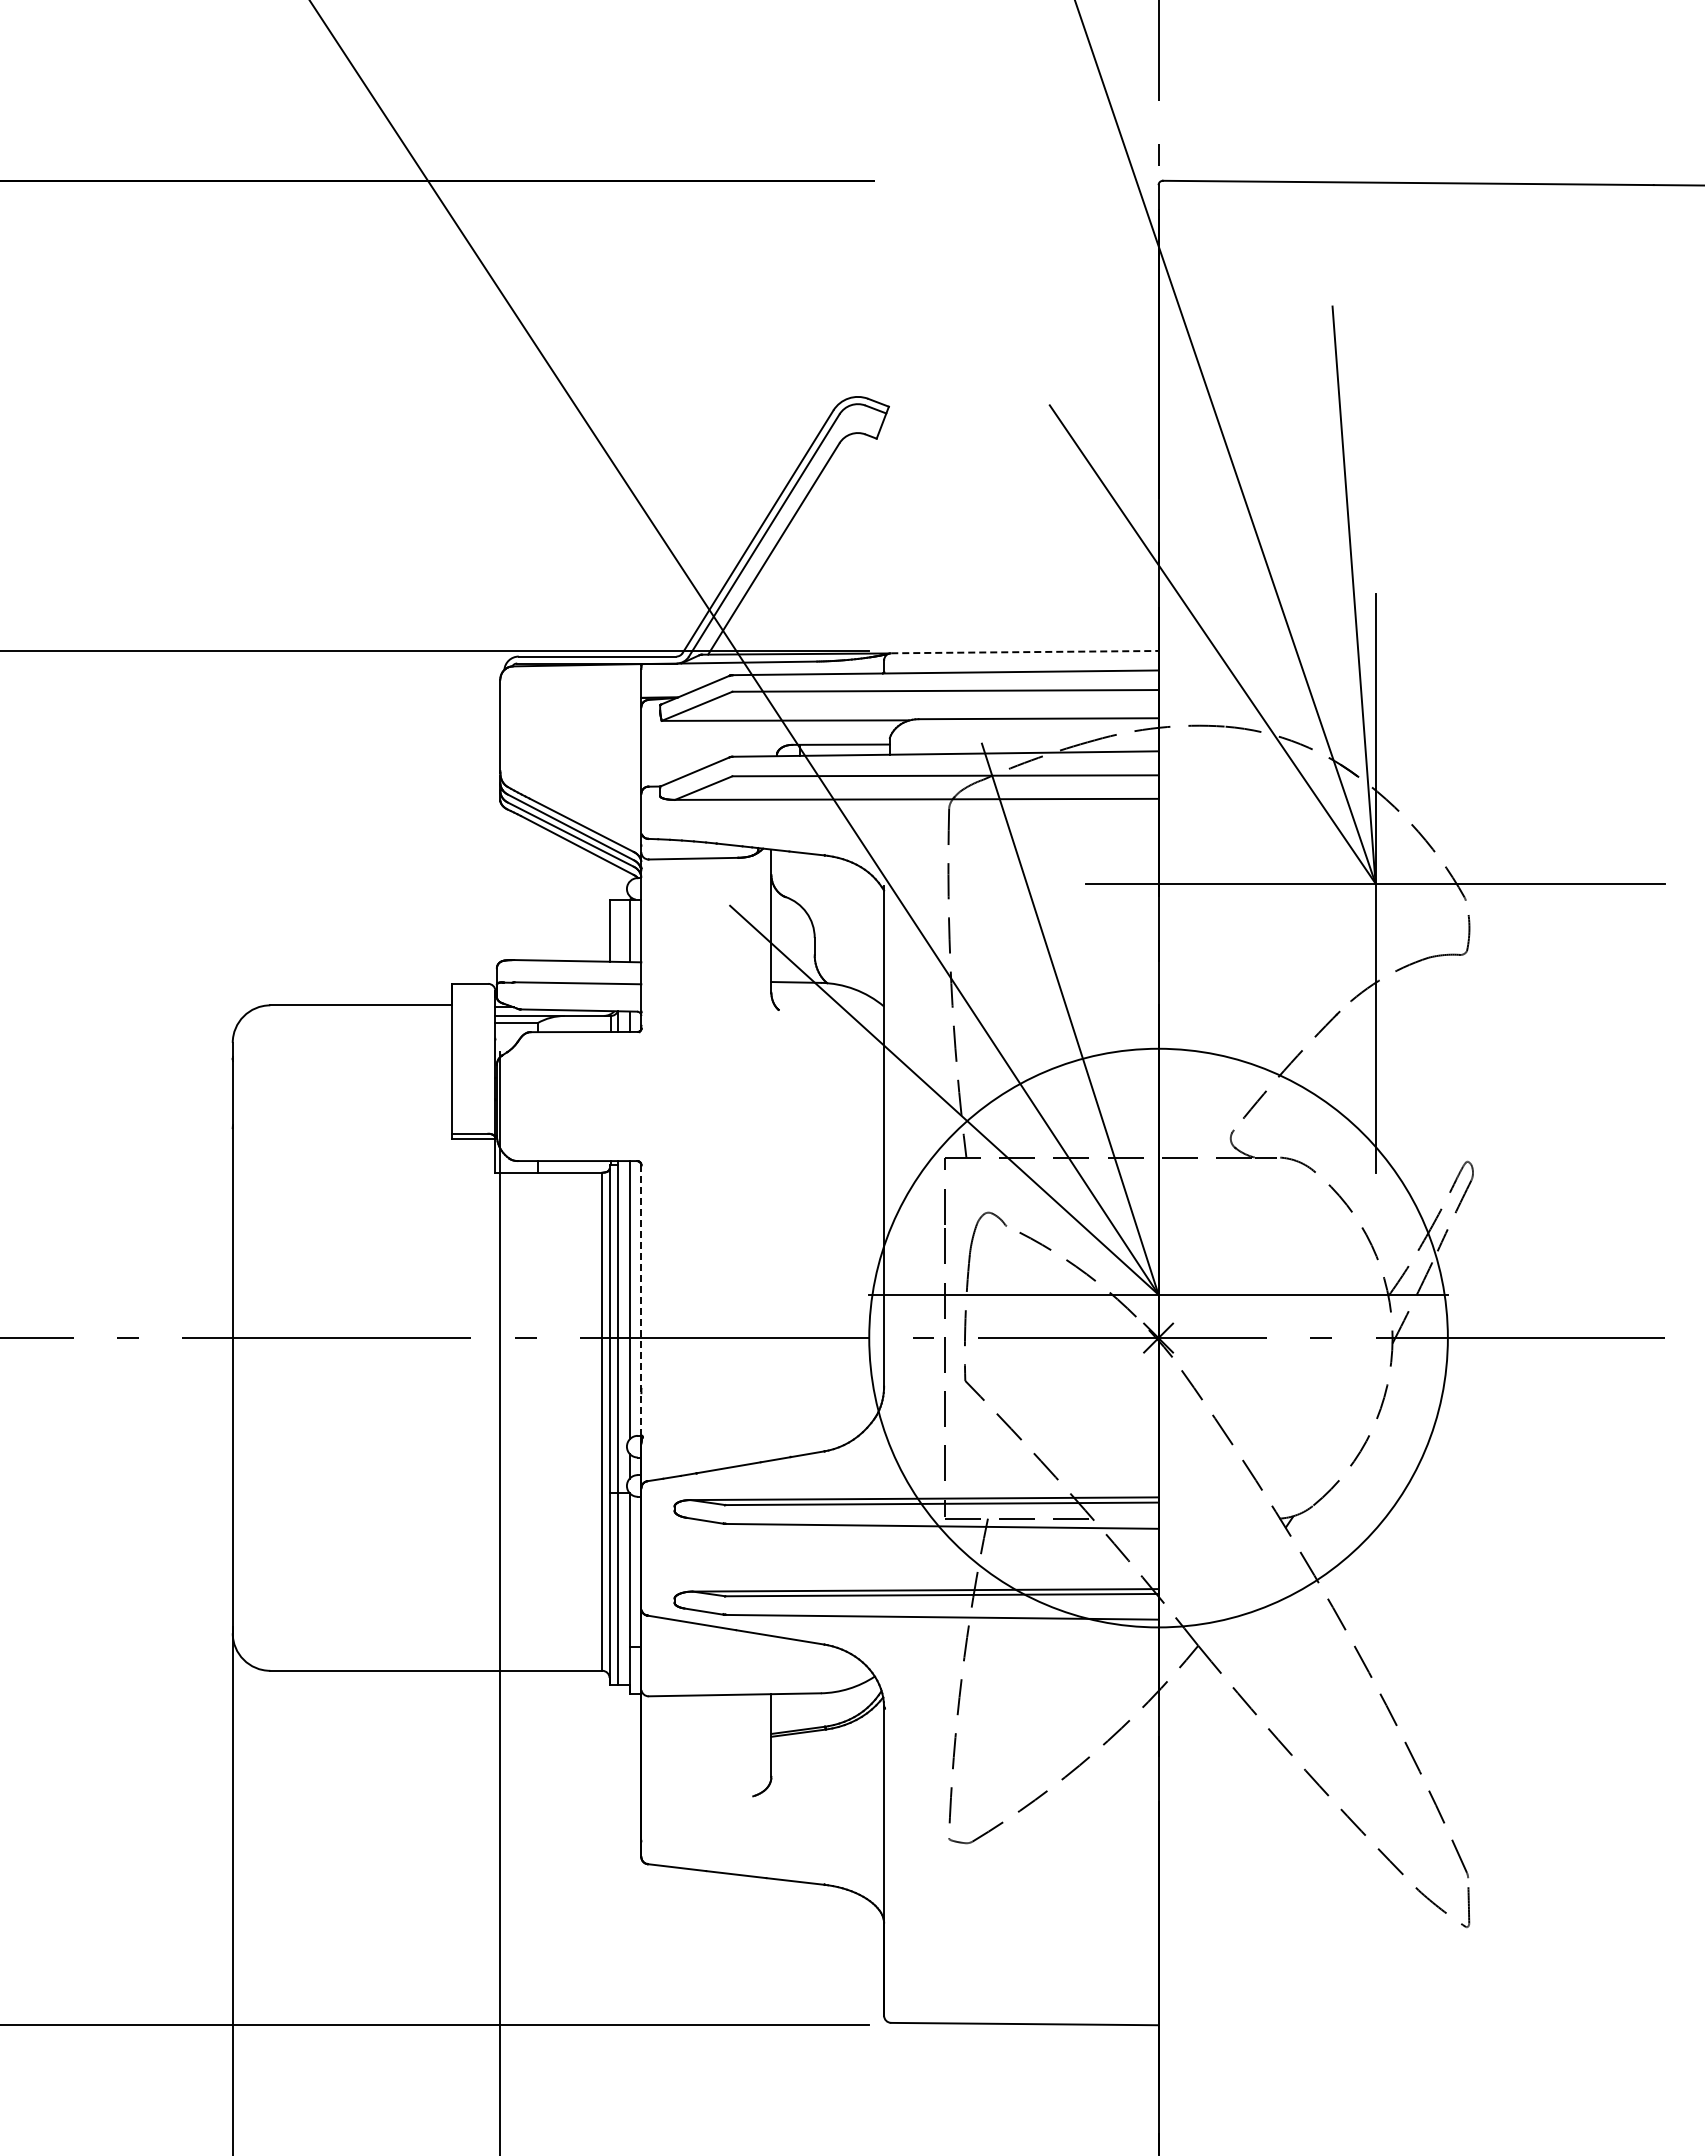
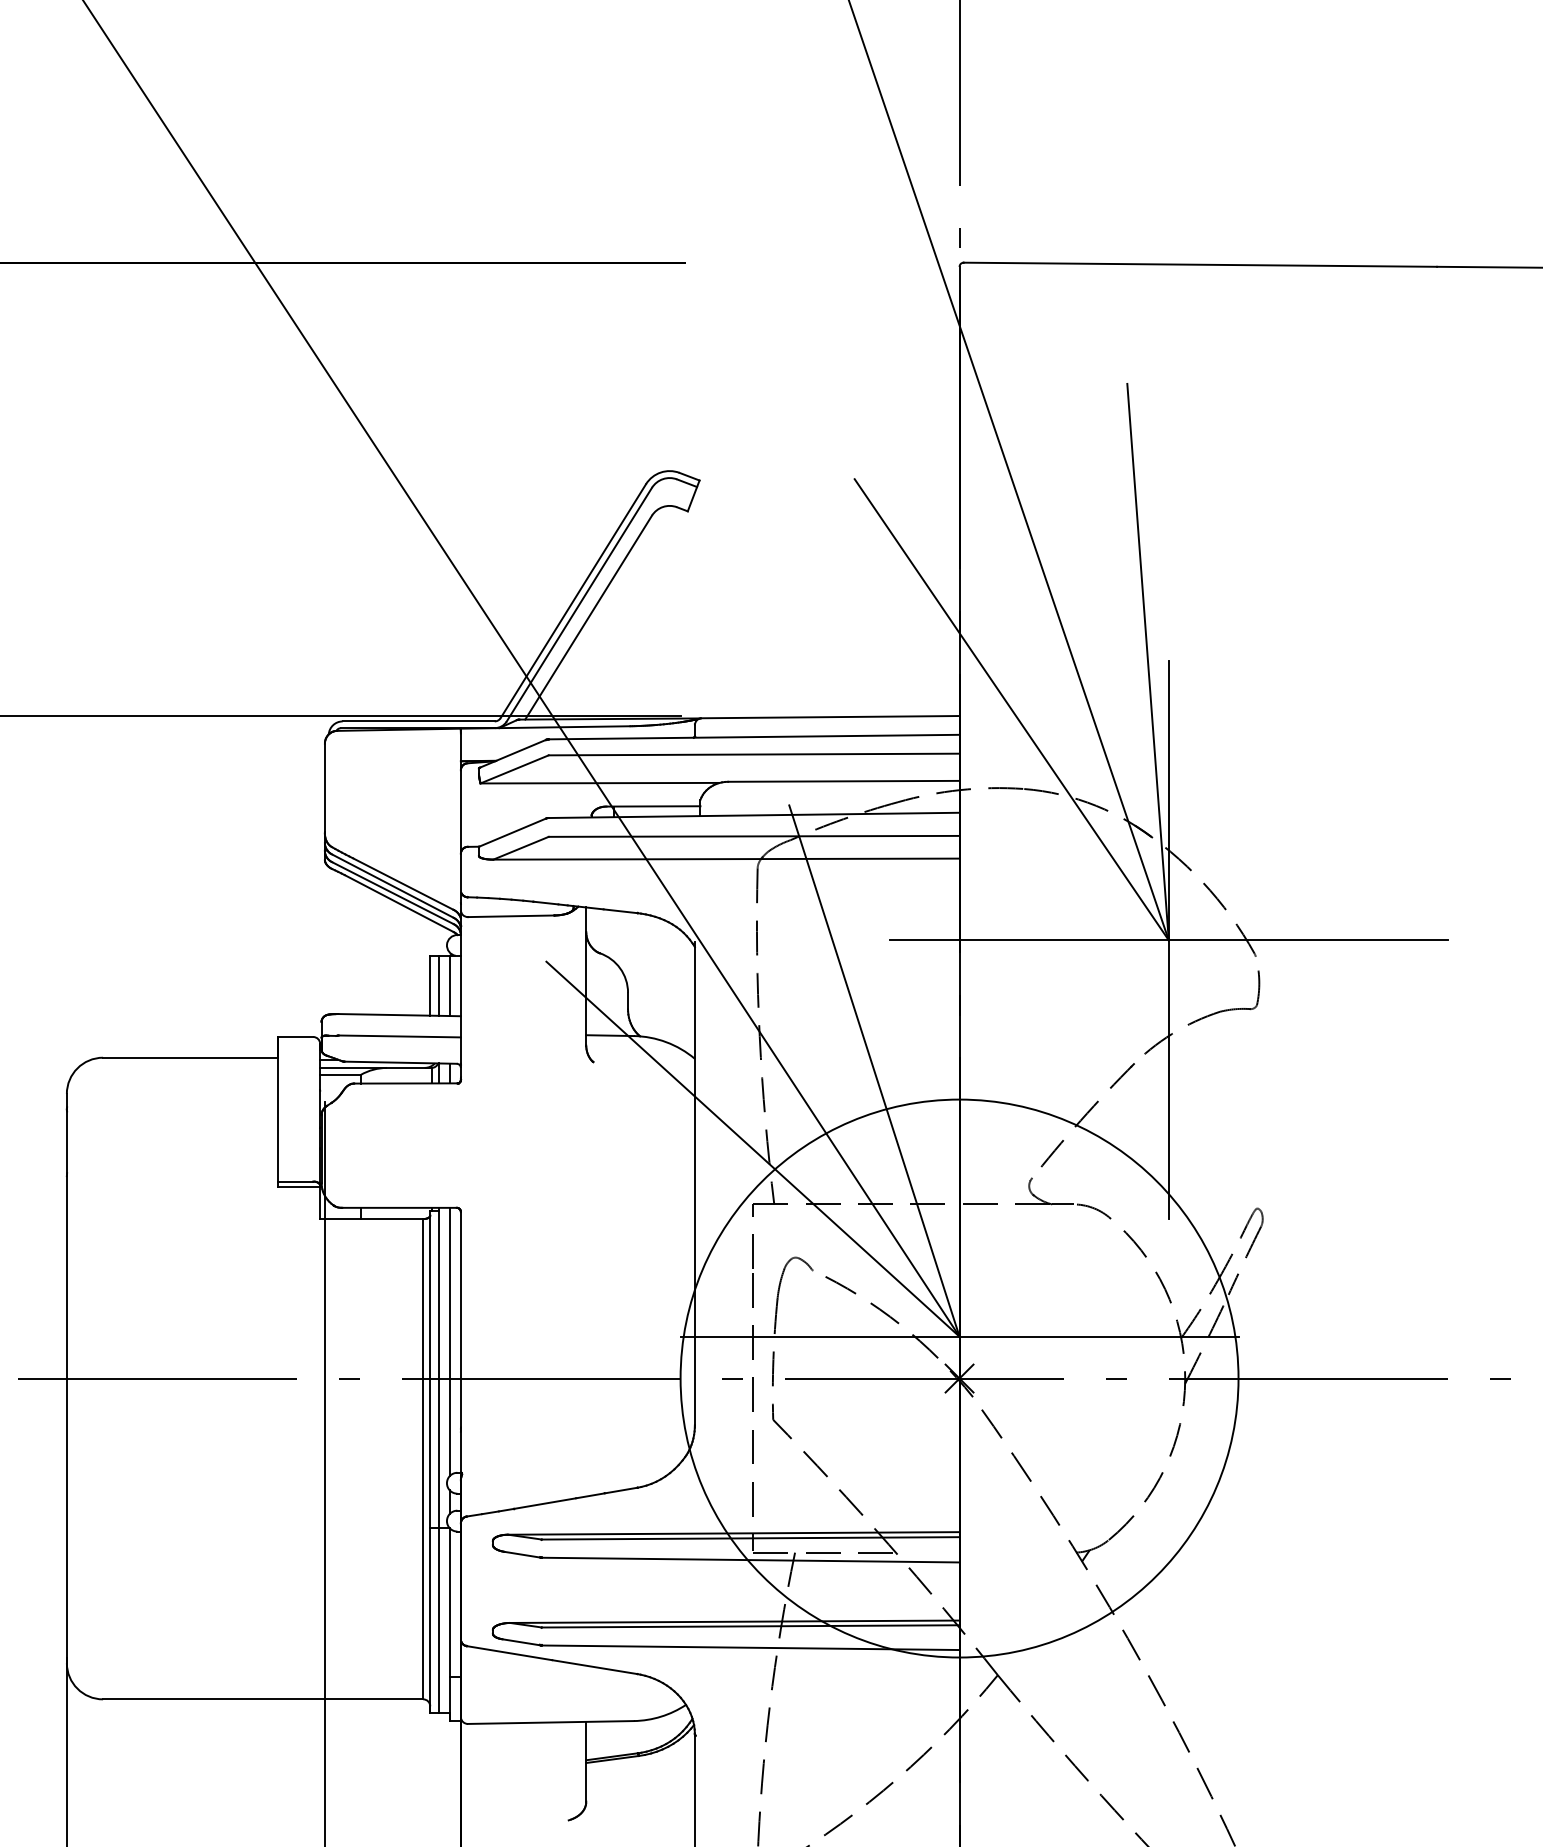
line: (1024, 652) -> (830, 717), dashed -> solid
line: (618, 930) -> (438, 985), added
line: (641, 1300) -> (461, 1342), dashed -> solid

